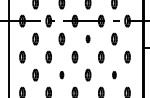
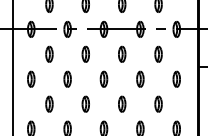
part: (87, 38) -> (121, 53), size x1.67
part: (61, 74) -> (85, 103), size x1.67
part: (114, 74) -> (158, 103), size x1.67

